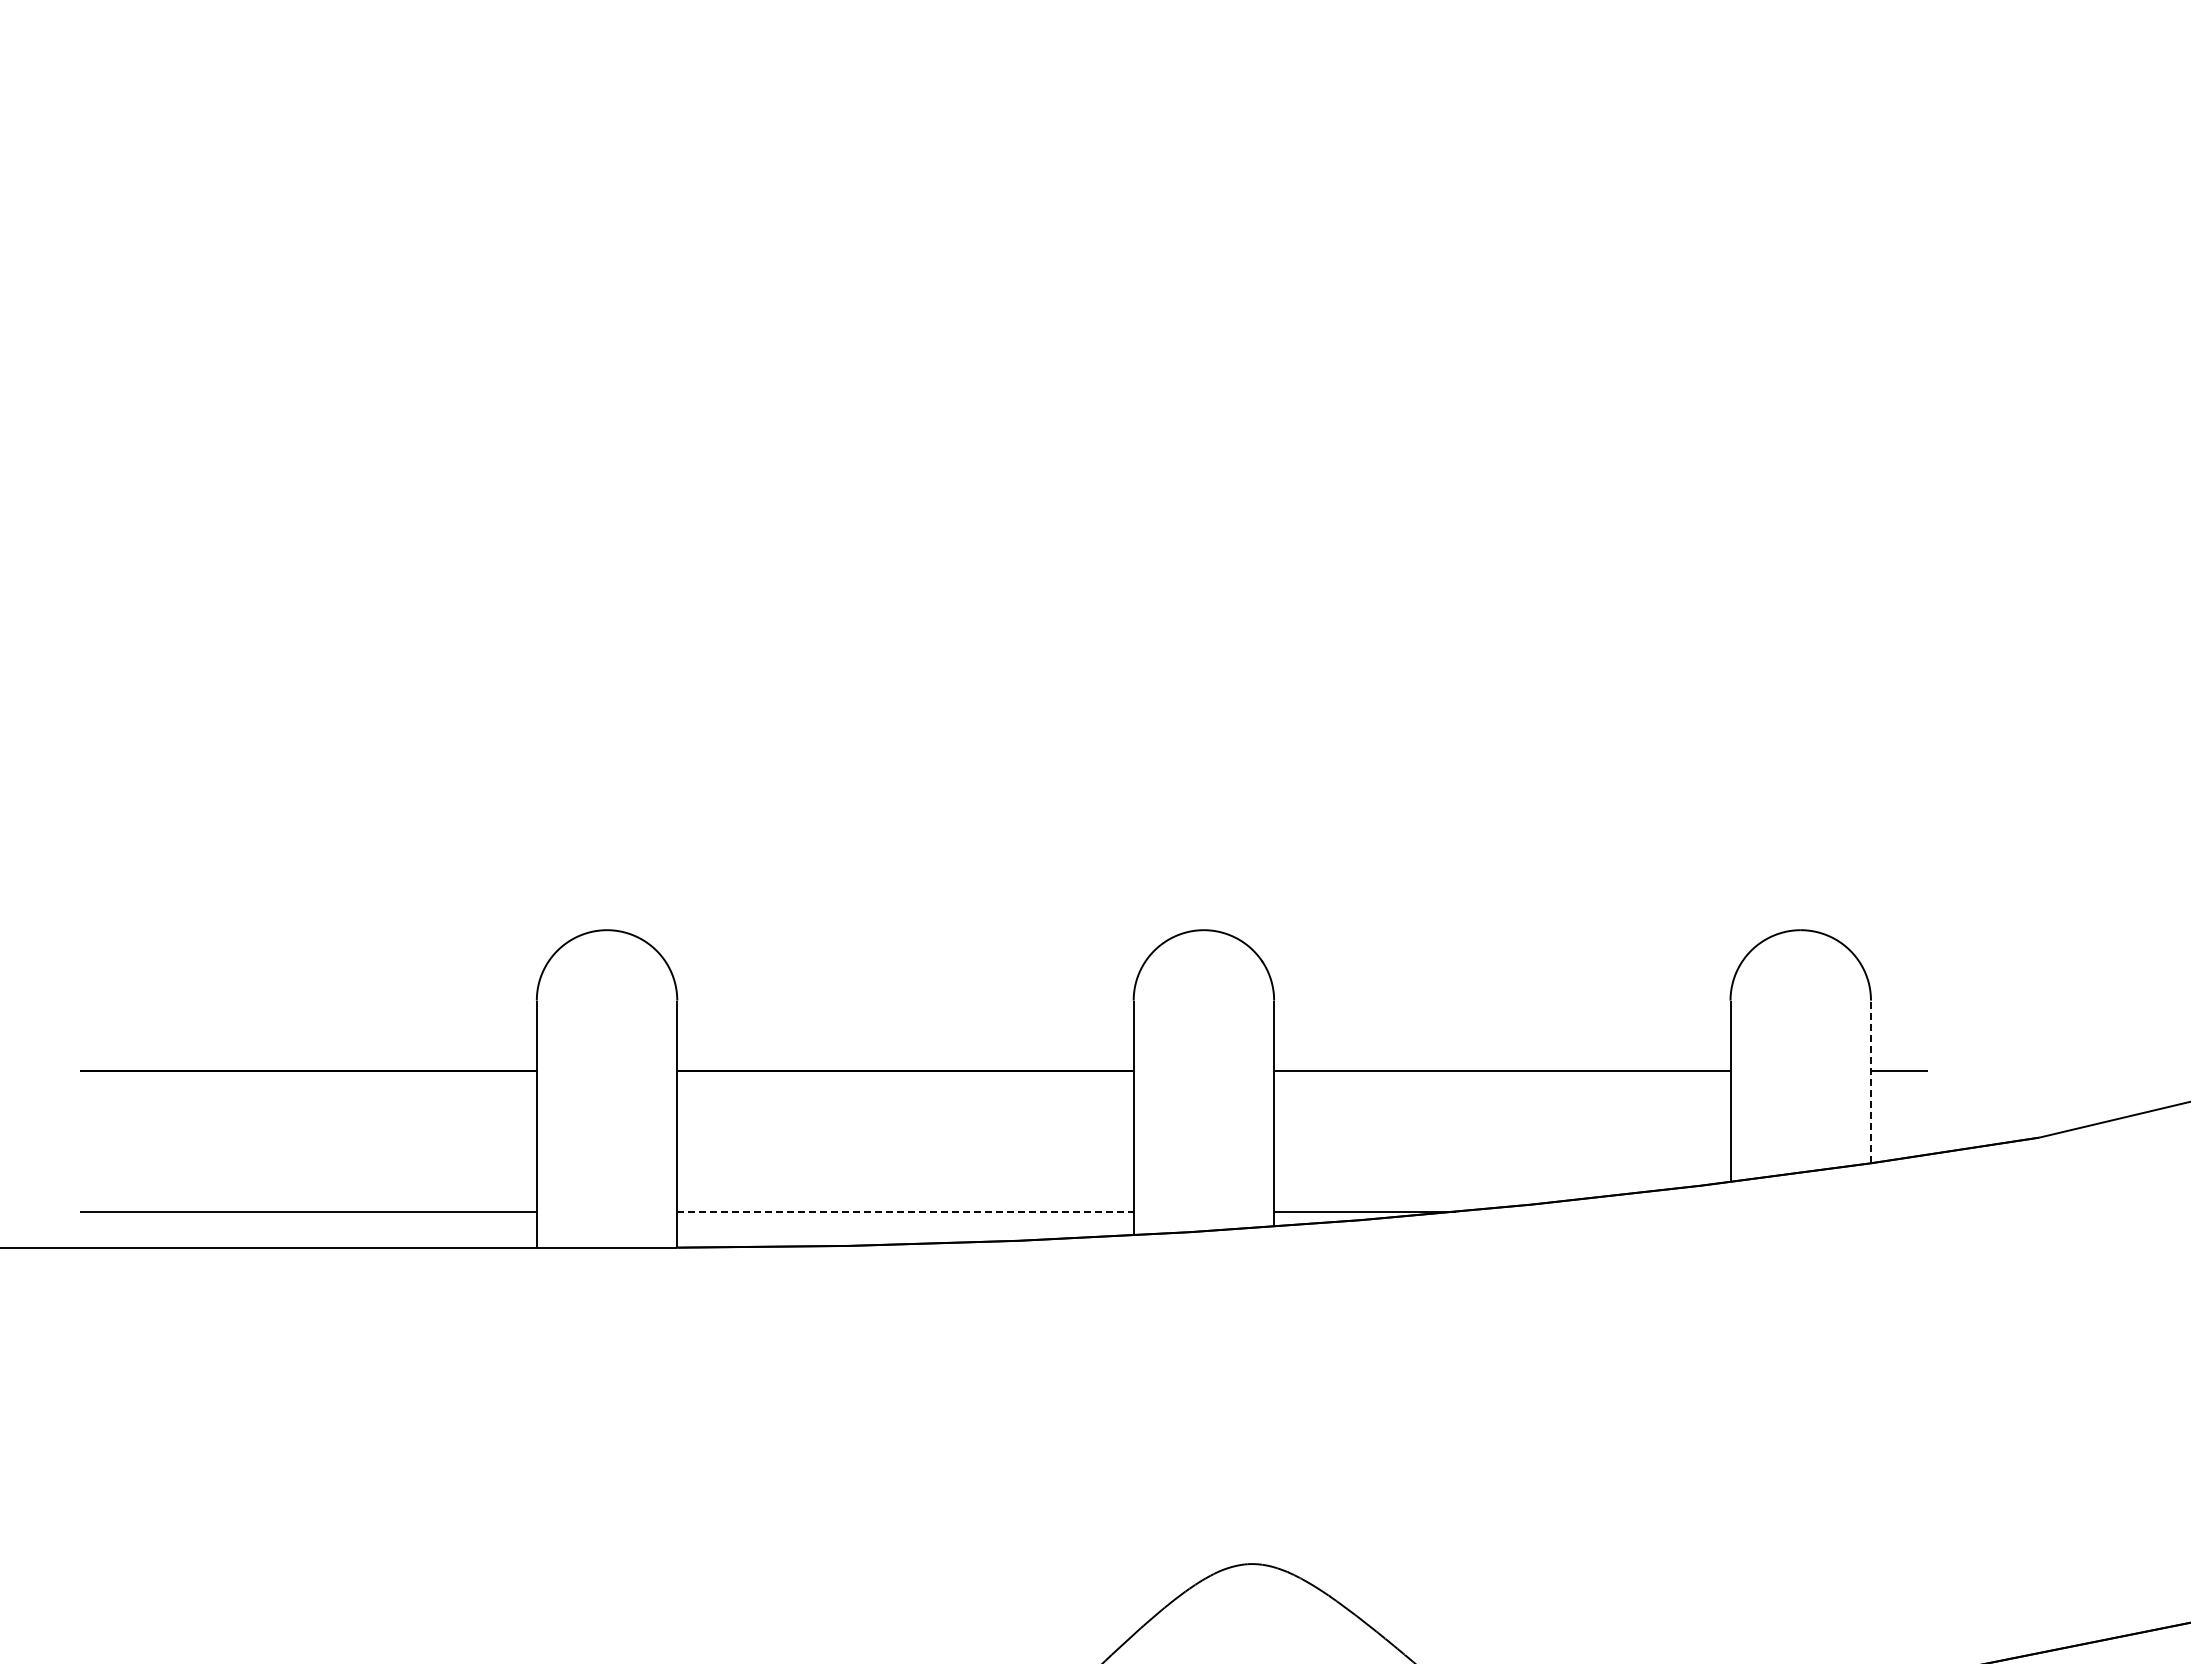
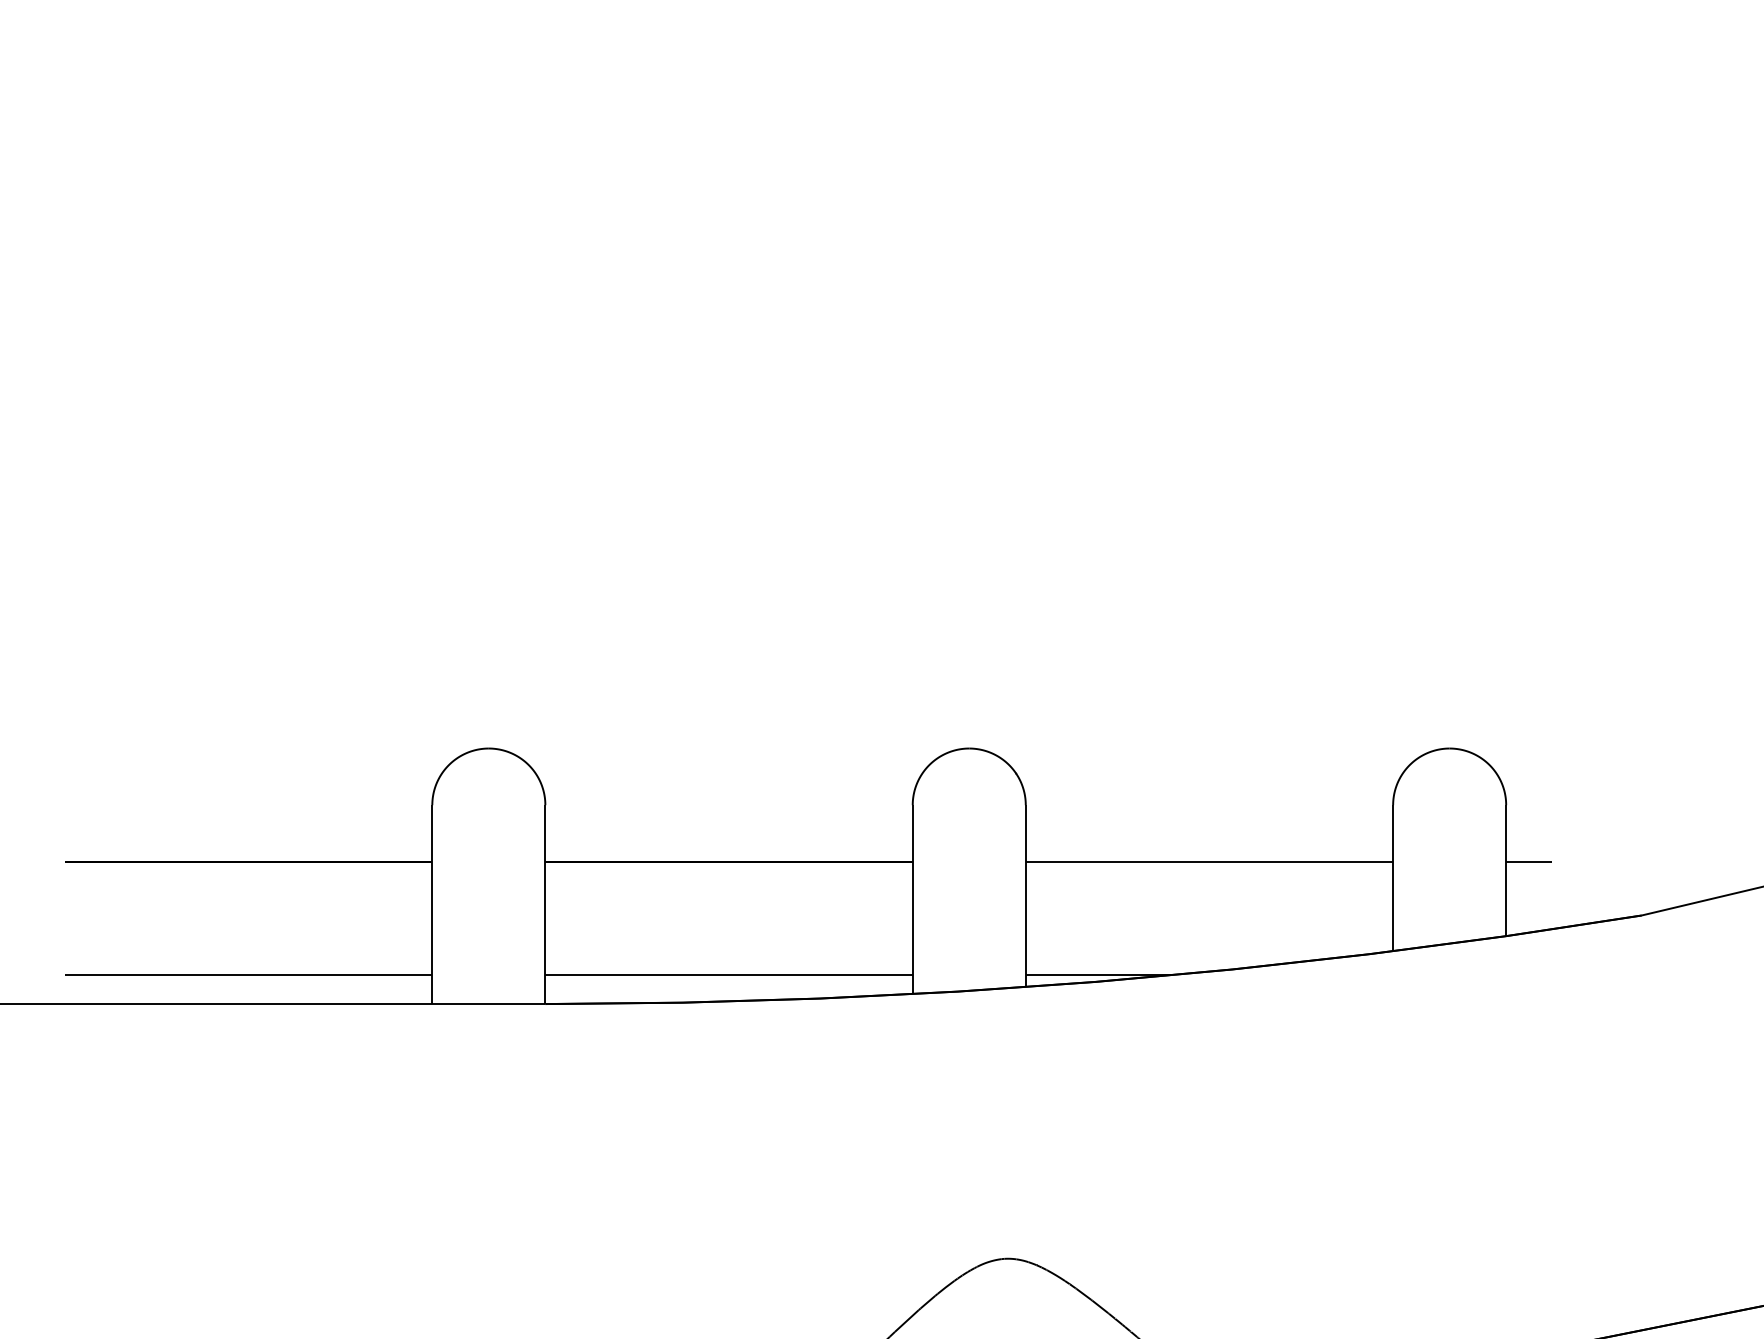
line: (1870, 1081) -> (1505, 870), dashed -> solid
line: (905, 1211) -> (729, 974), dashed -> solid

